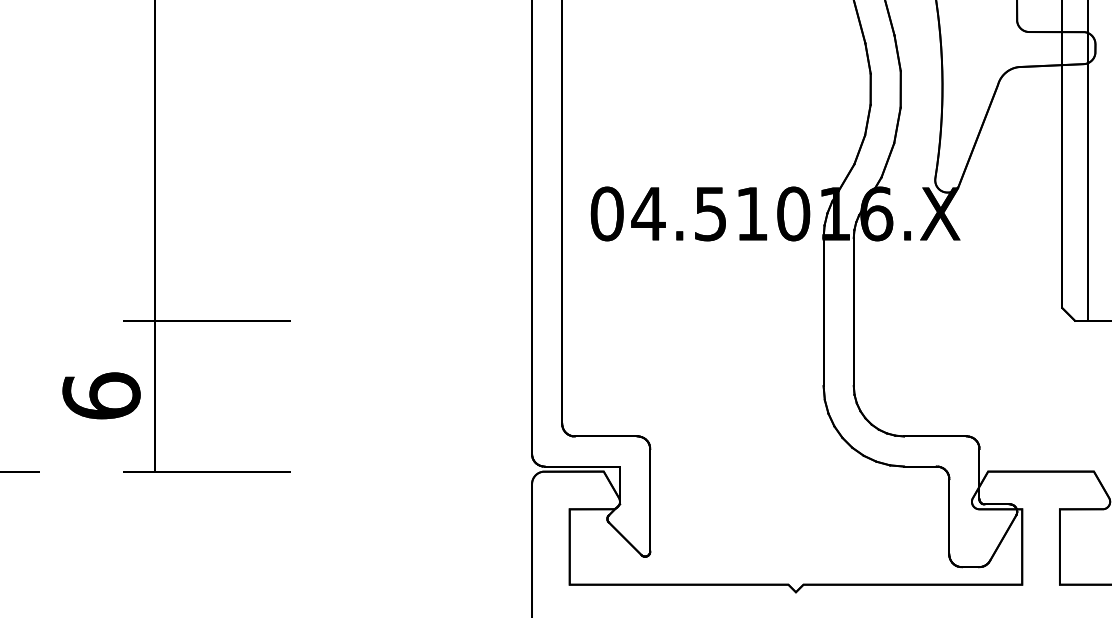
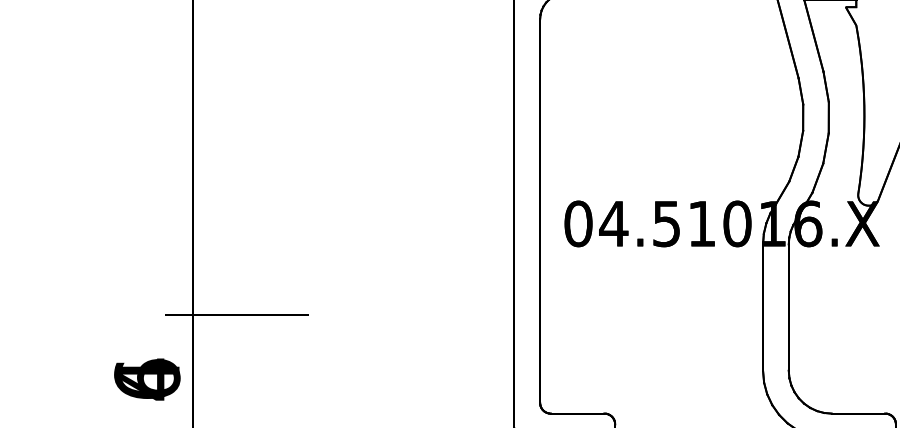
text: (101, 396) -> (147, 379), 6 -> 4

